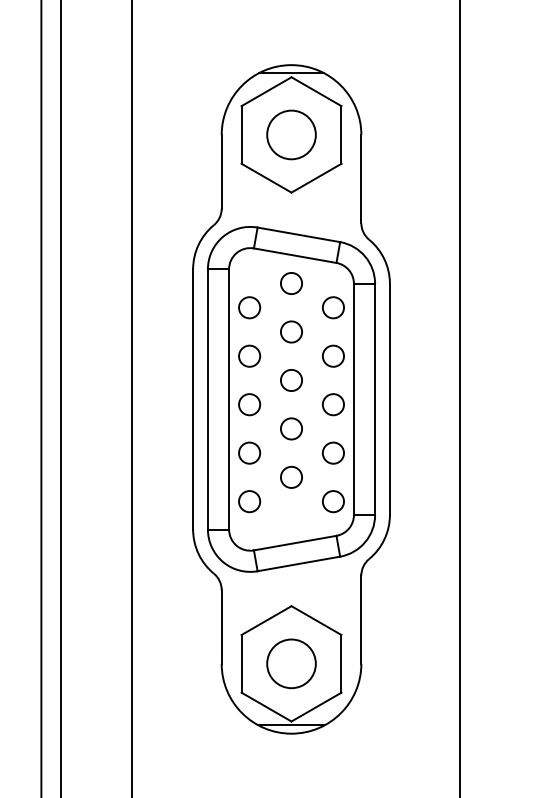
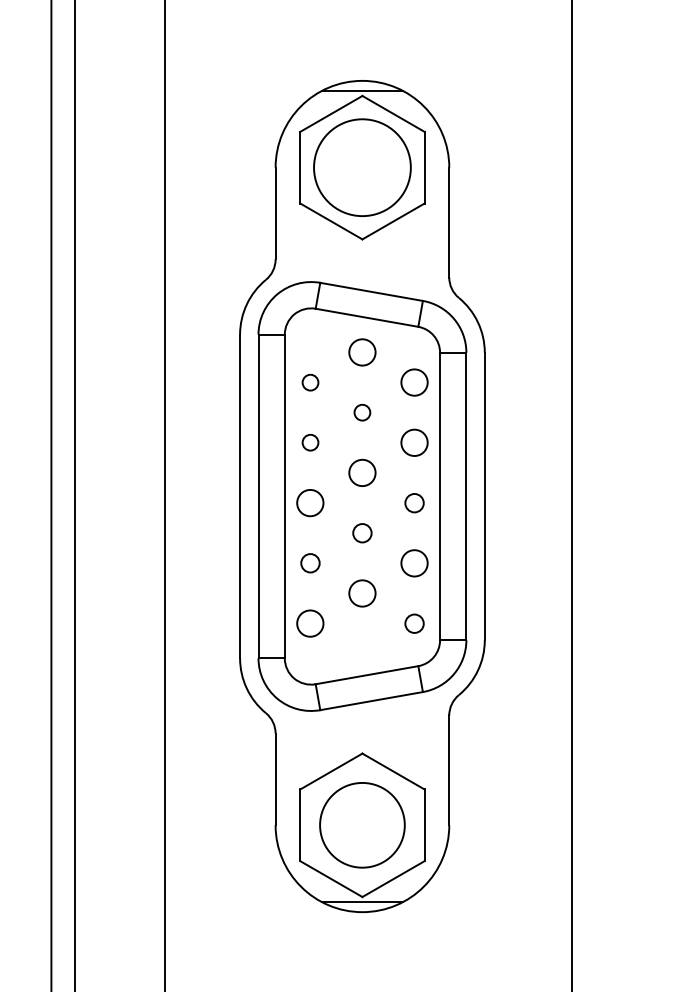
circle: (291, 134) -> (362, 167), size x1.6
circle: (249, 307) -> (310, 382), size x0.6
circle: (291, 331) -> (362, 412), size x0.6
circle: (249, 355) -> (310, 441), size x0.6
circle: (333, 404) -> (414, 502), size x0.7
circle: (291, 428) -> (362, 532), size x0.7
circle: (249, 452) -> (310, 562), size x0.7
circle: (333, 501) -> (414, 623), size x0.7
circle: (291, 663) -> (362, 824), size x1.4

